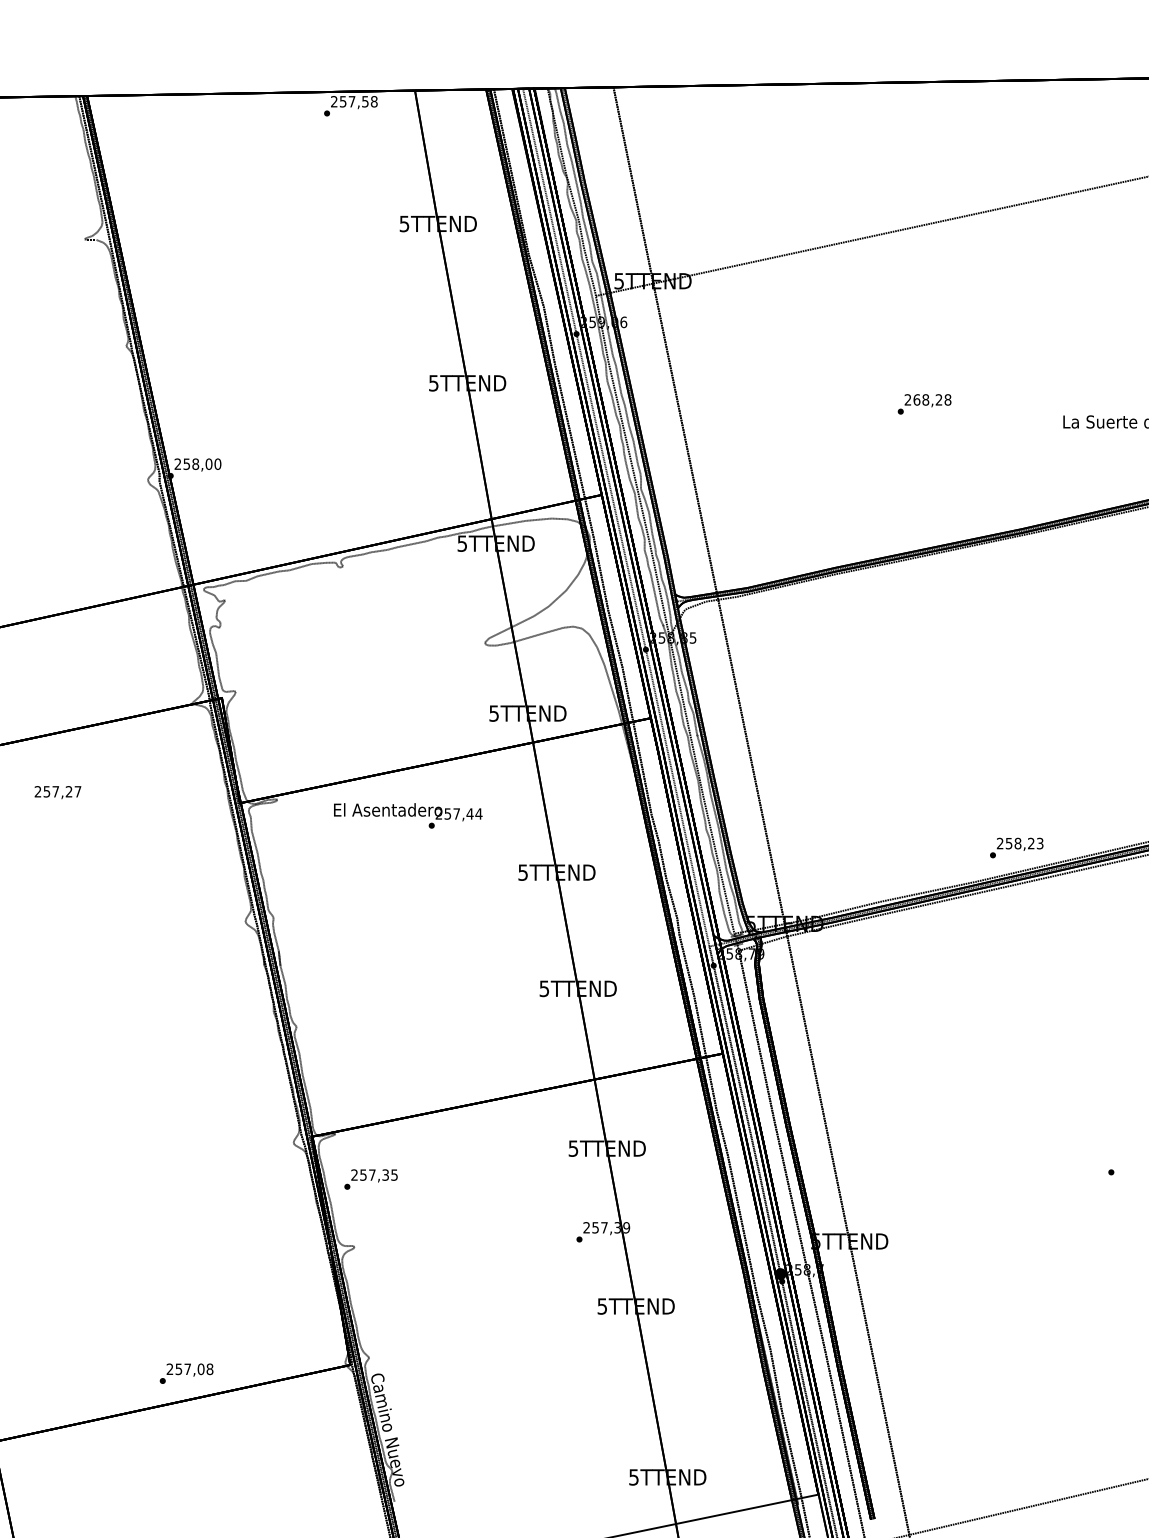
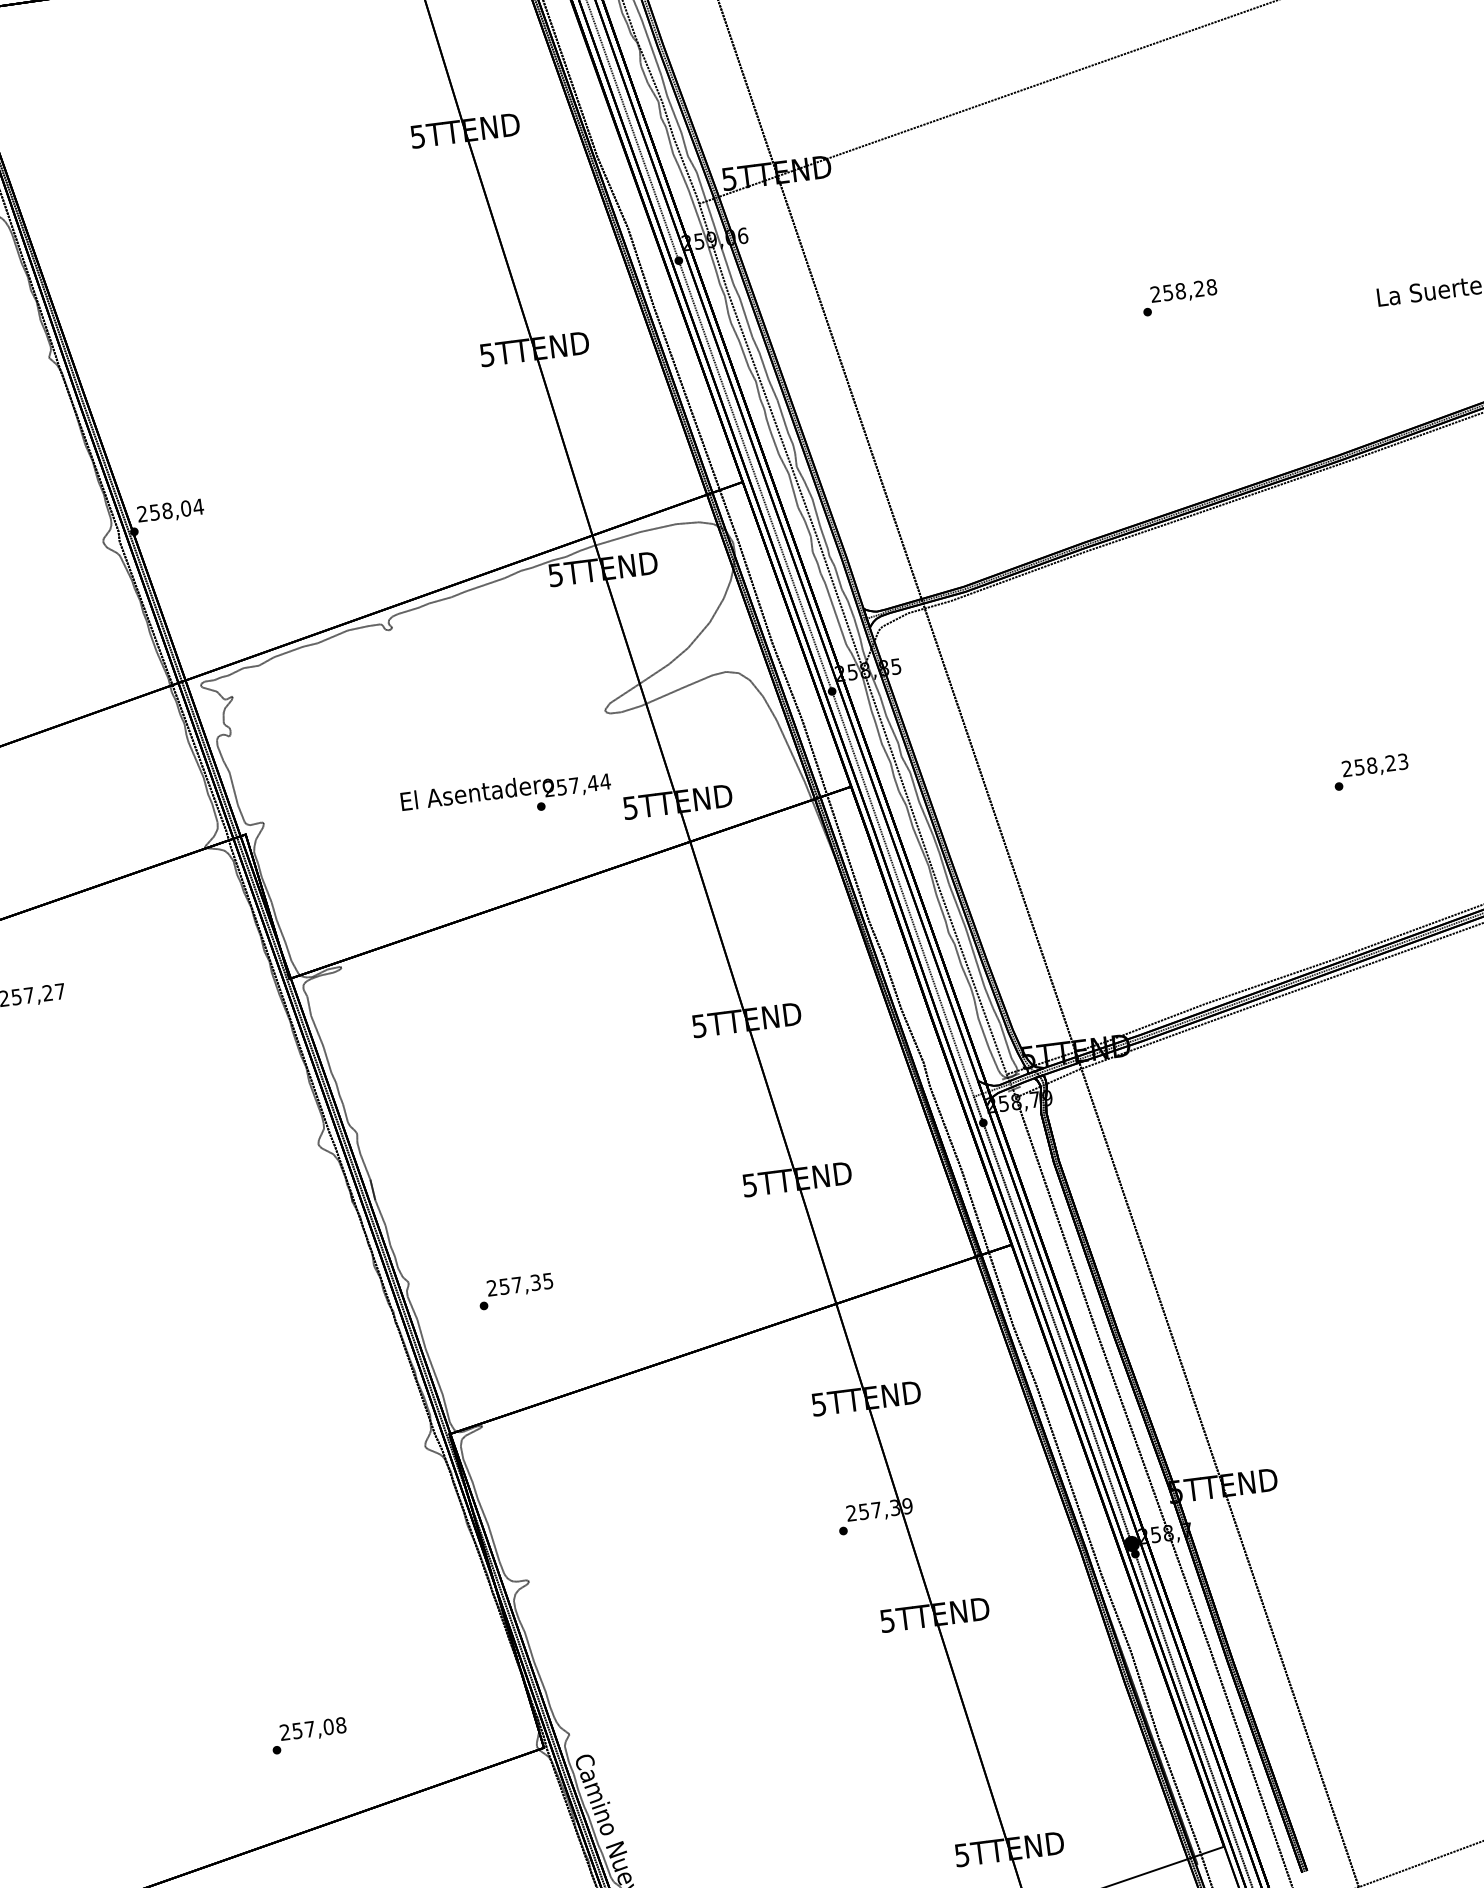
text: (916, 399) -> (1167, 292), 268,28 -> 258,28
text: (217, 463) -> (197, 506), 258,00 -> 258,04
text: (408, 815) -> (506, 796), moved
text: (1016, 847) -> (1370, 771), moved
text: (370, 1179) -> (515, 1291), moved
text: (186, 1373) -> (308, 1735), moved

